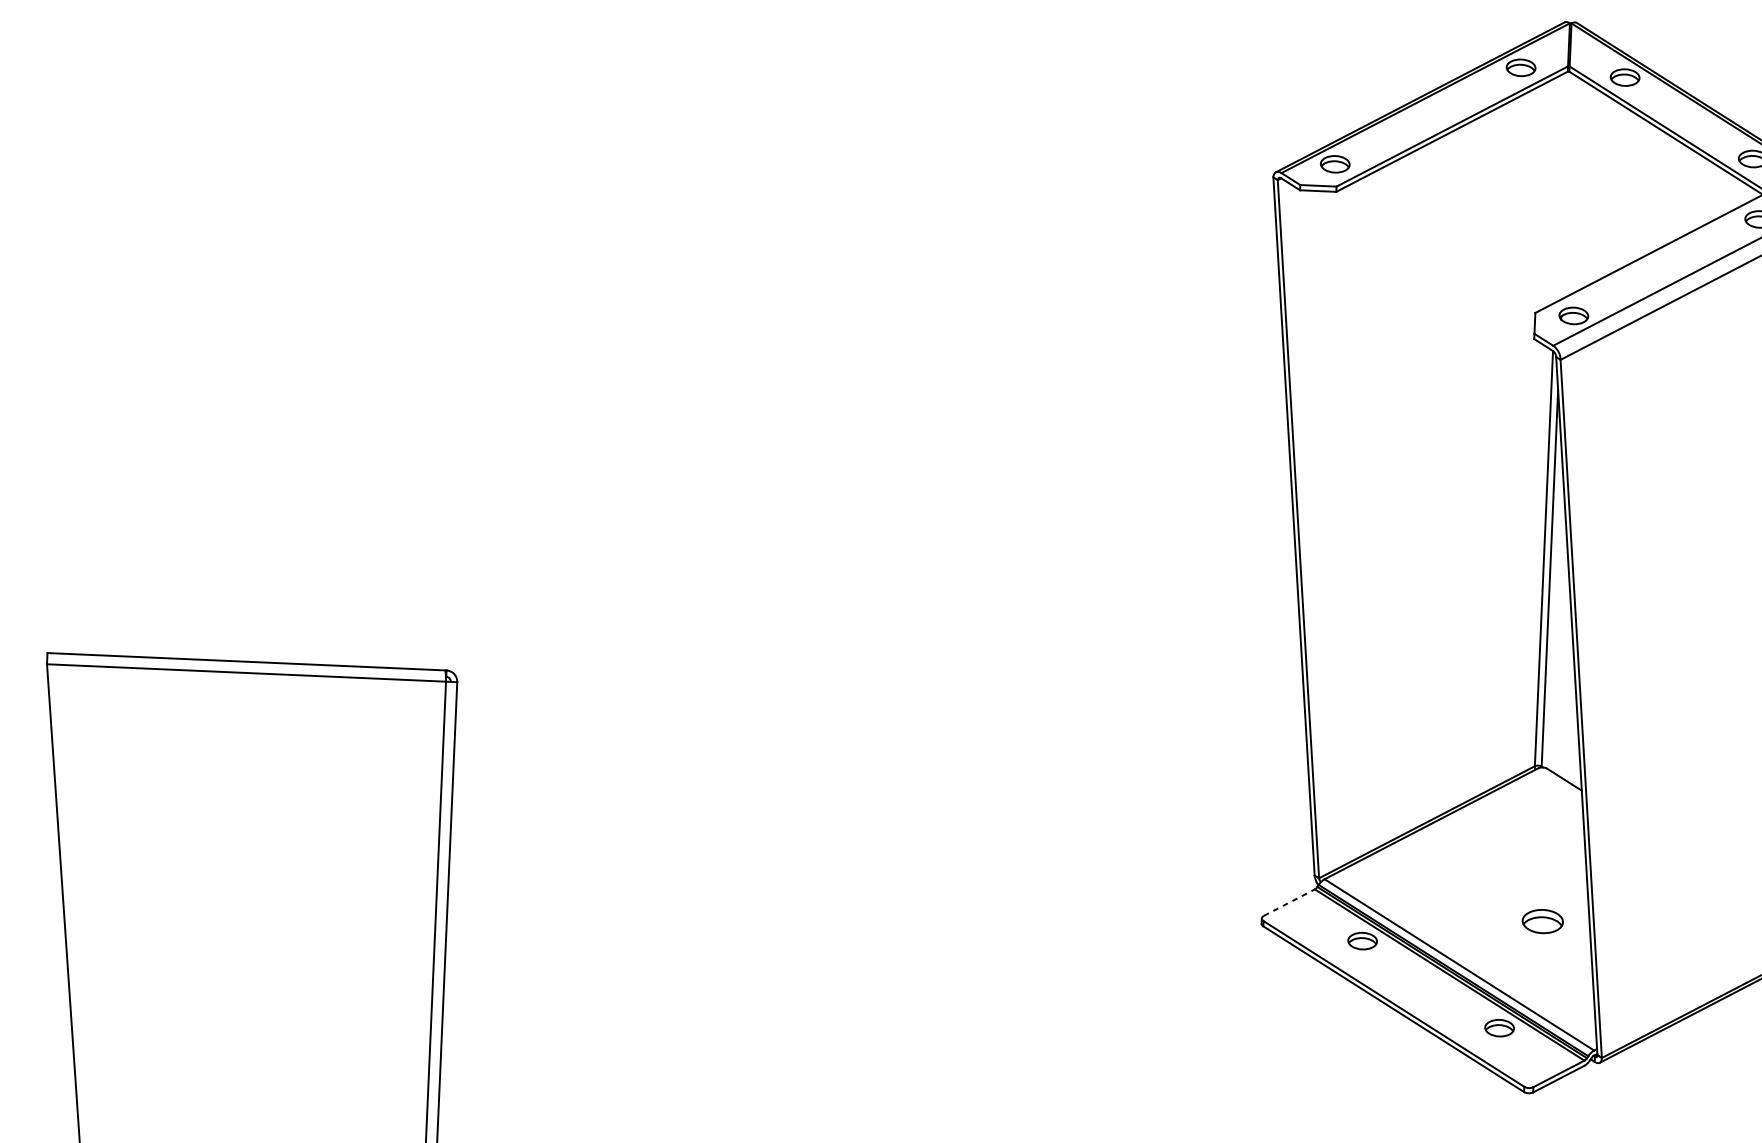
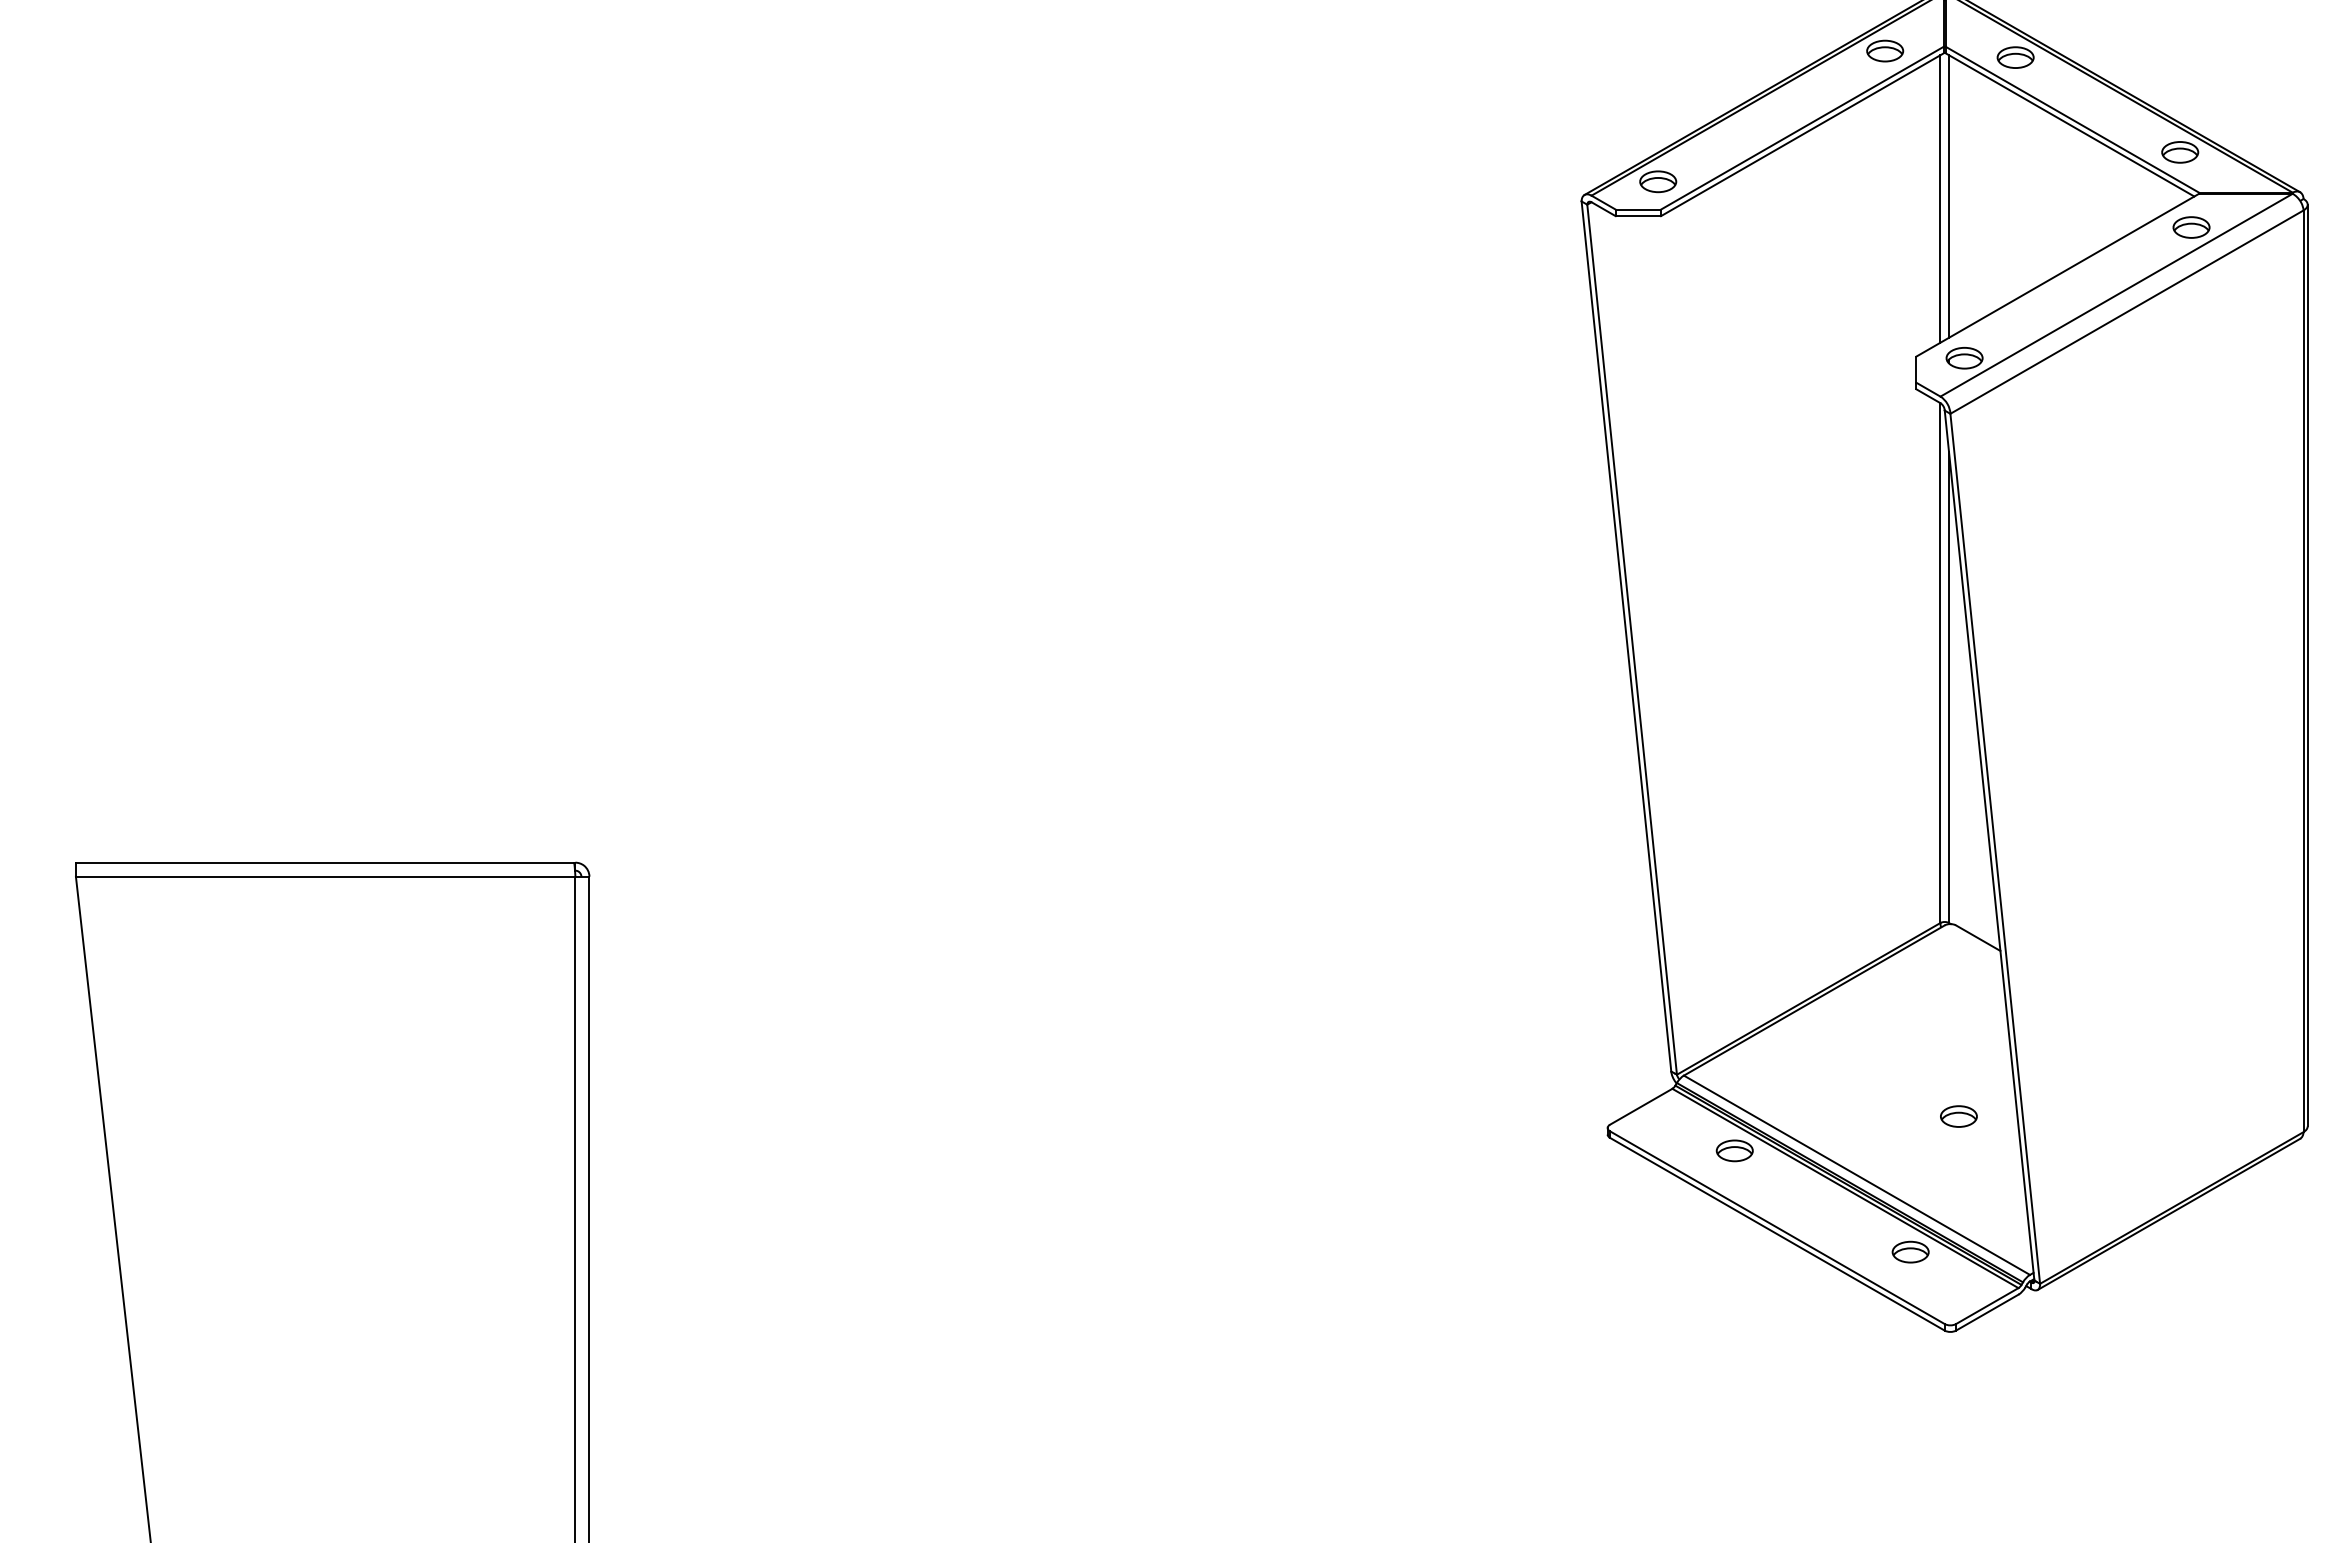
line: (1566, 186) -> (1948, 196), added
line: (1560, 187) -> (1940, 198), added
line: (1289, 902) -> (1641, 1106), dashed -> solid
part: (1542, 921) -> (1958, 1116), size x0.71

